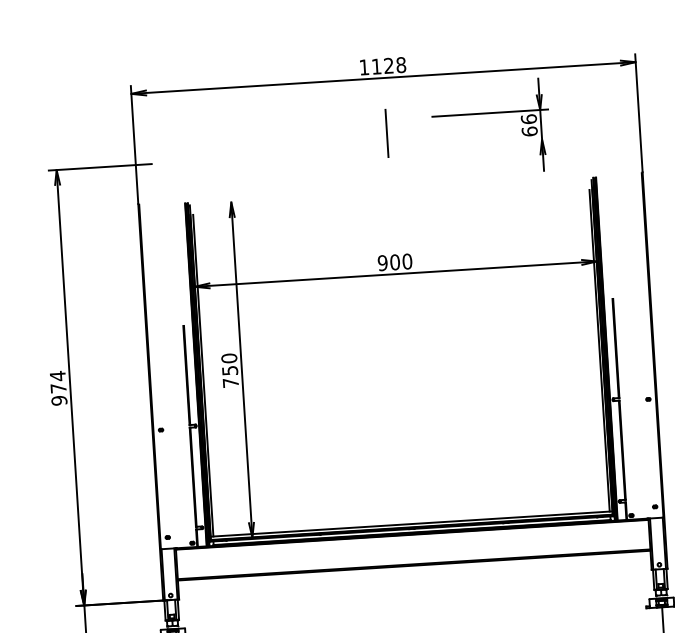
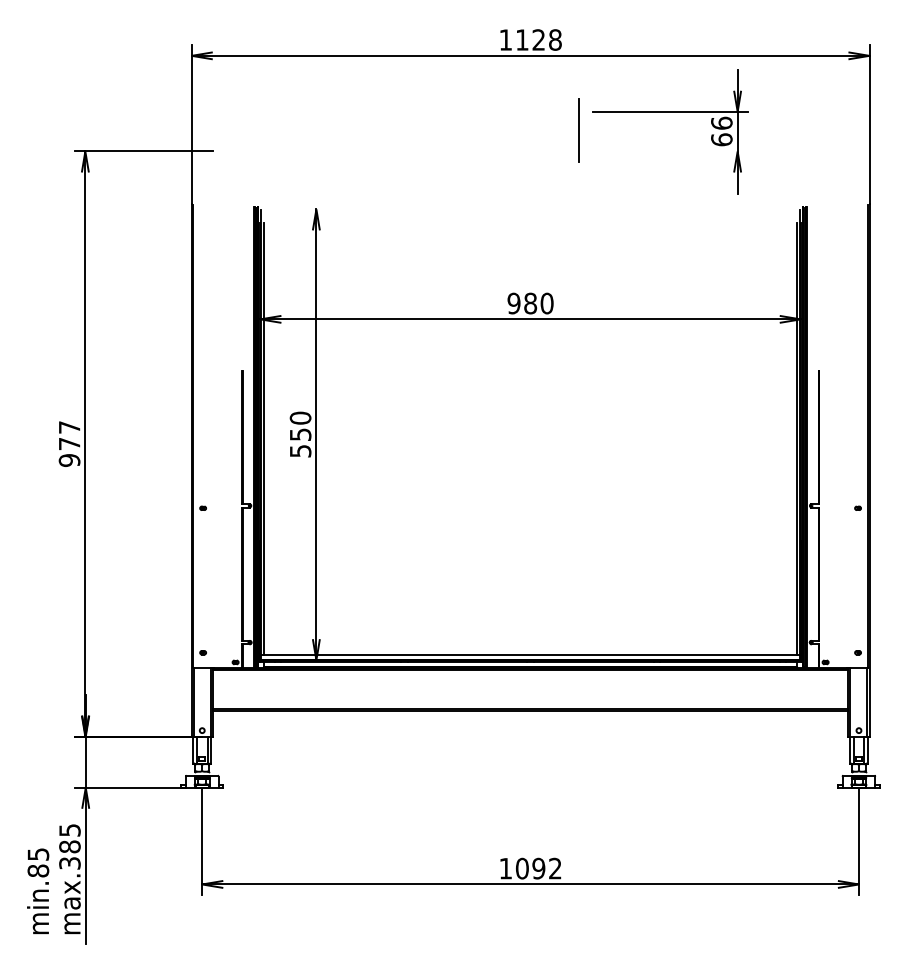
line: (386, 133) -> (578, 130), moved
text: (395, 262) -> (530, 303), 900 -> 980
text: (57, 376) -> (69, 427), 974 -> 977
text: (230, 383) -> (300, 451), 750 -> 550

